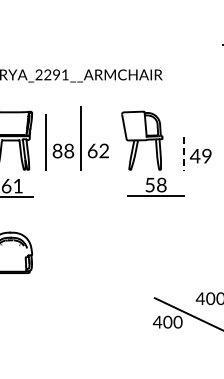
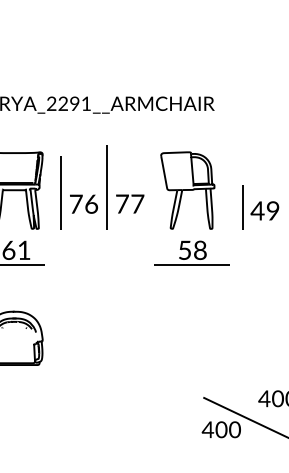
text: (63, 150) -> (83, 203), 88 -> 76
text: (98, 150) -> (130, 203), 62 -> 77
line: (184, 154) -> (243, 208), dashed -> solid
part: (155, 186) -> (192, 252), moved

